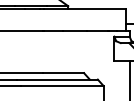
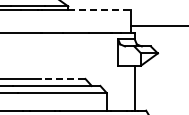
line: (97, 8) -> (100, 9), solid -> dashed
line: (63, 72) -> (63, 78), solid -> dashed

